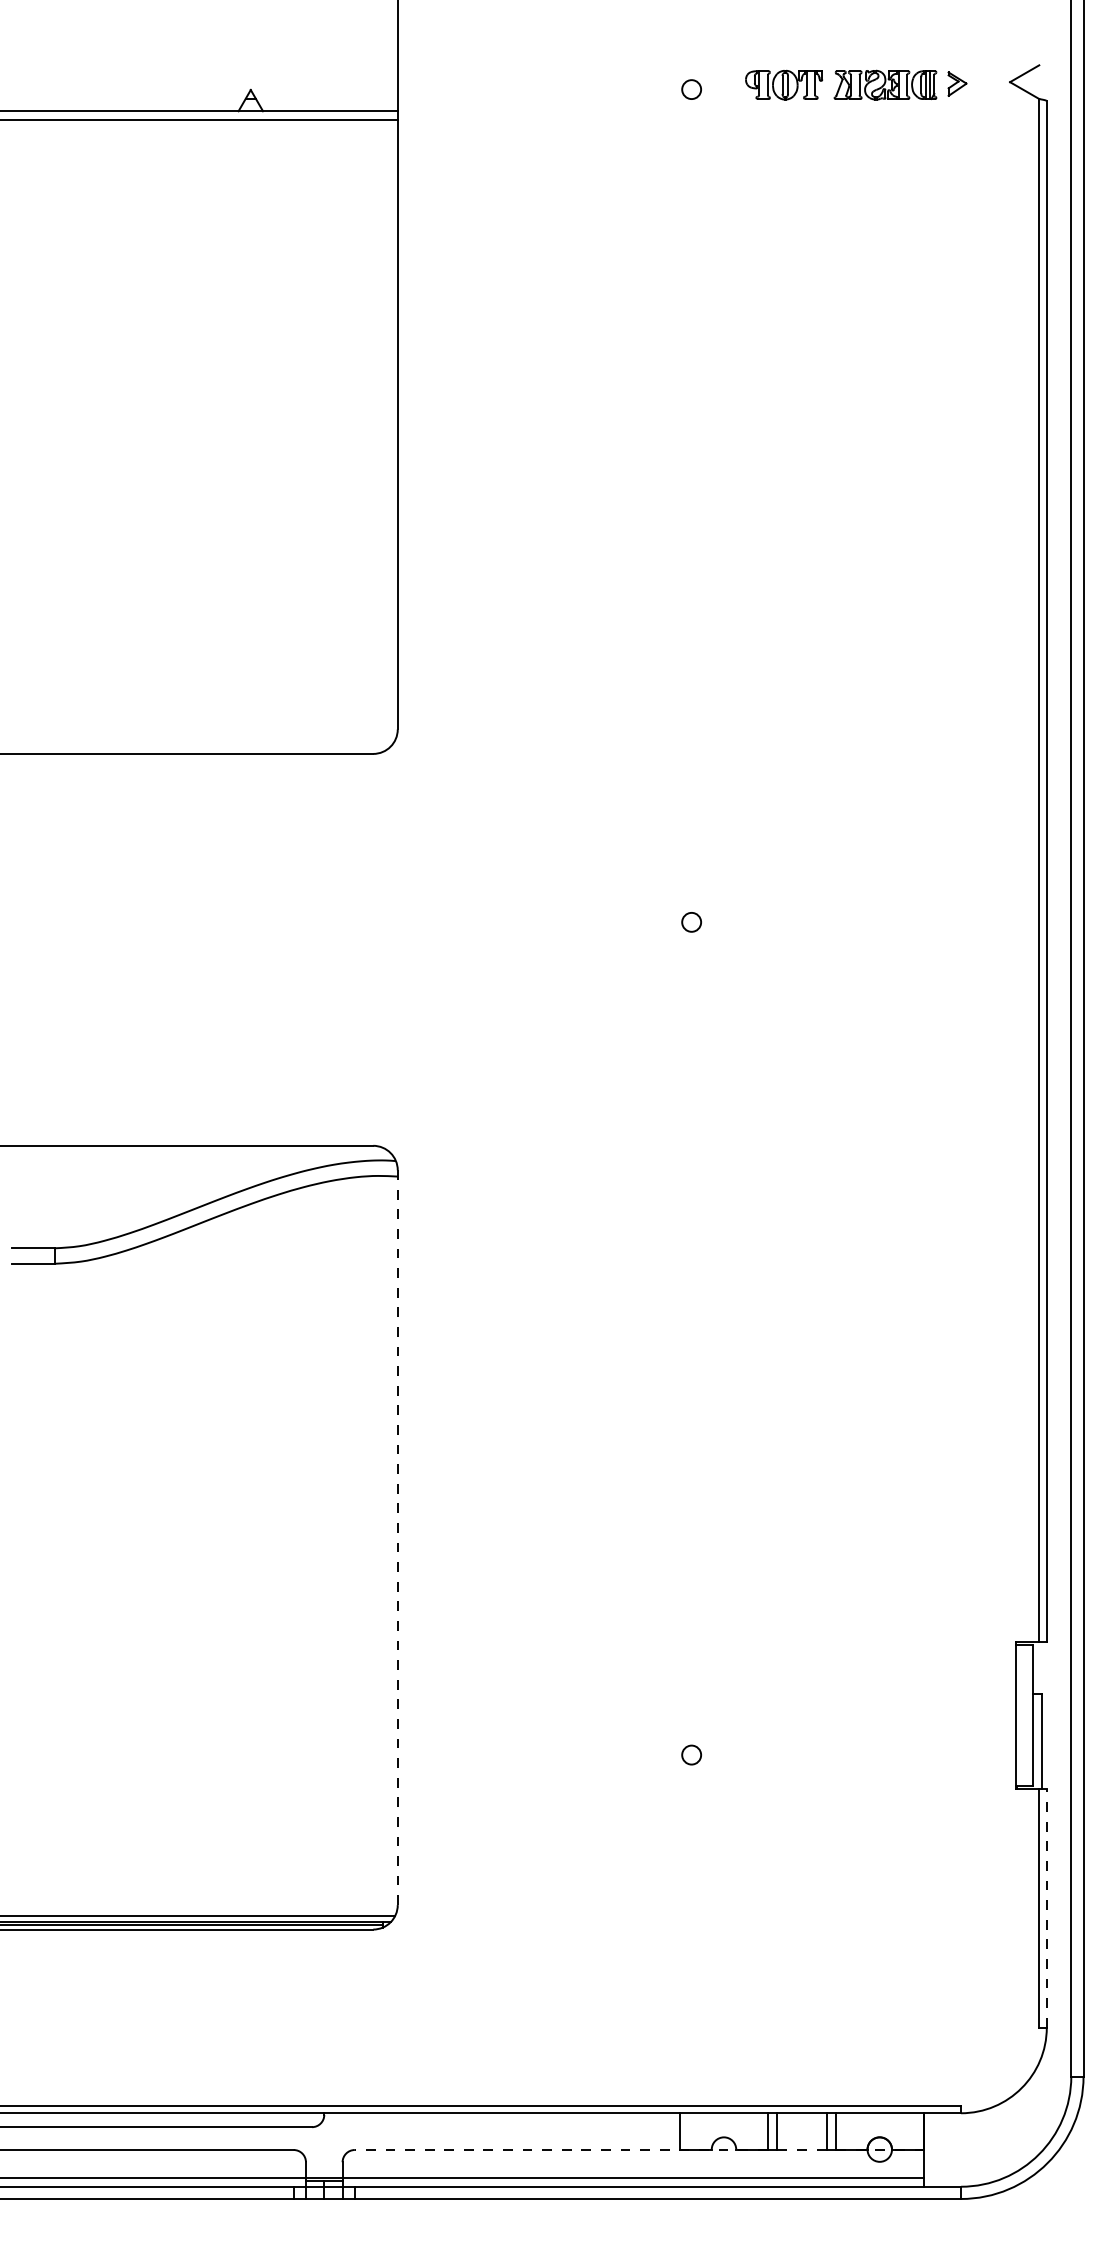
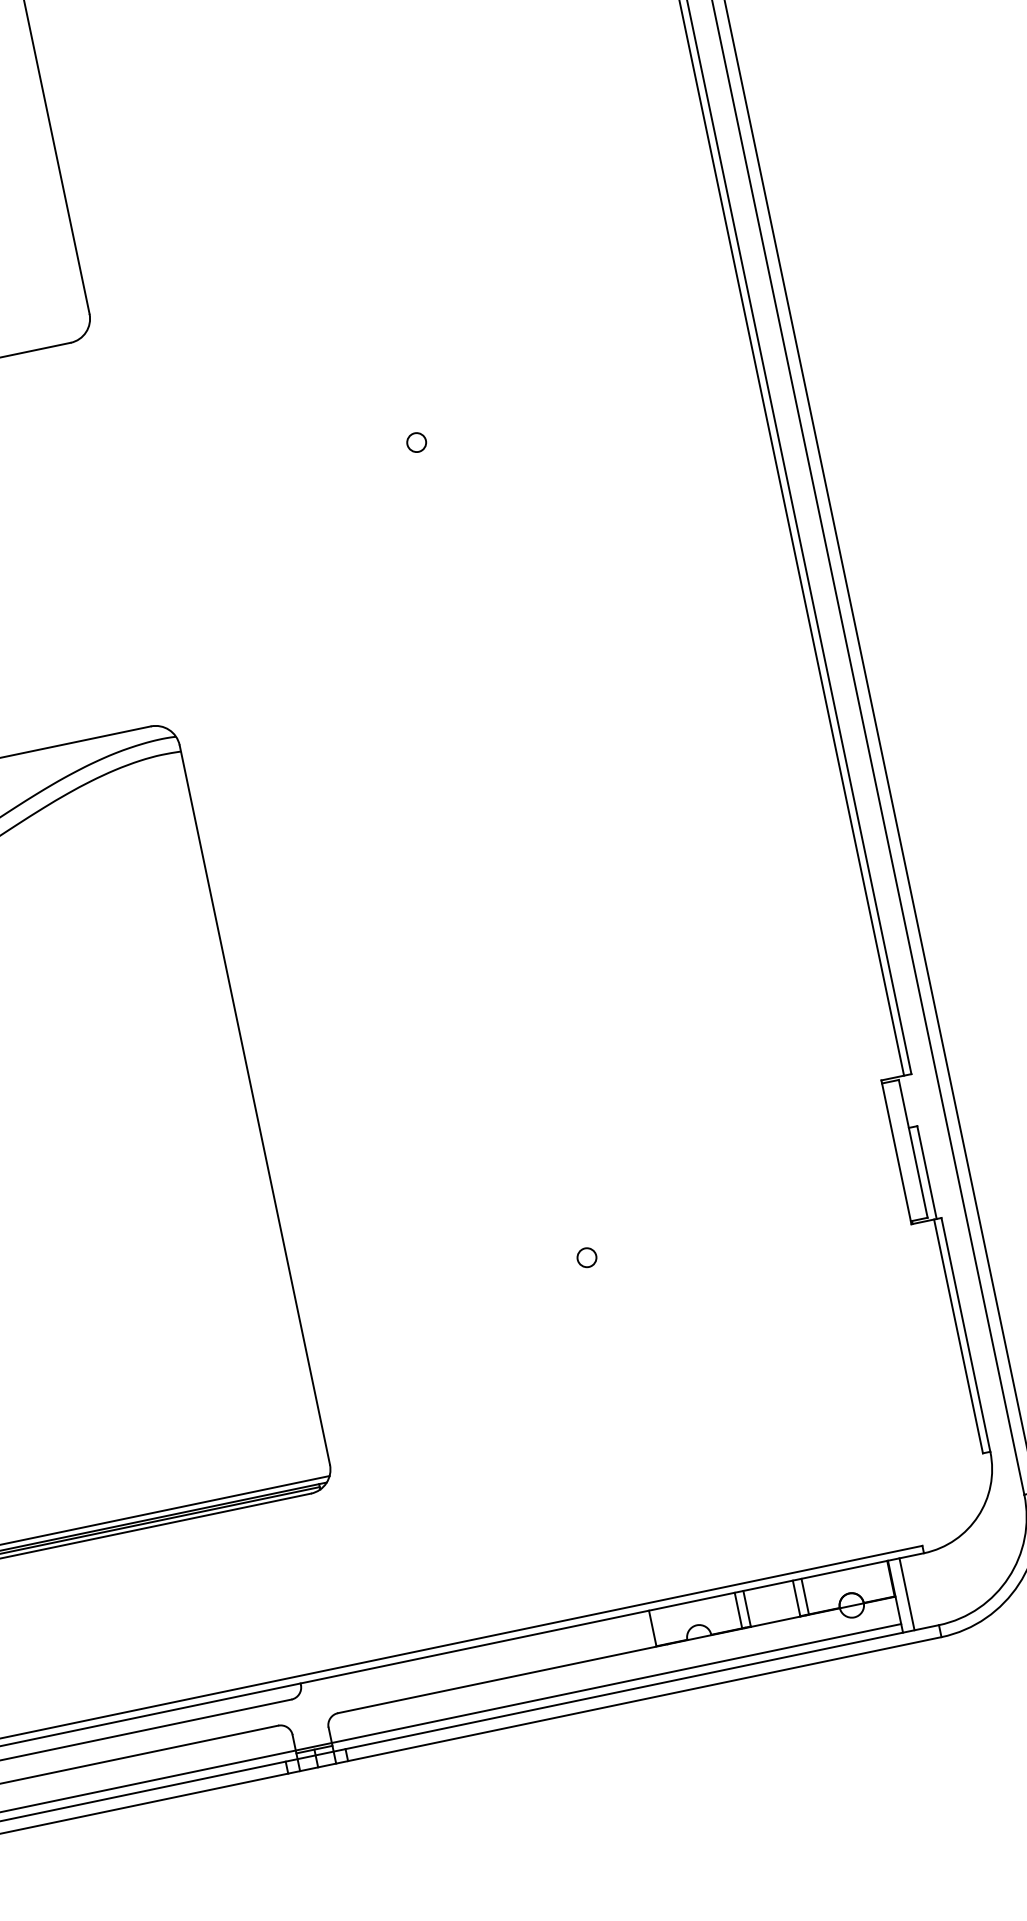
line: (397, 1538) -> (254, 1105), dashed -> solid
line: (1046, 1907) -> (965, 1334), dashed -> solid
line: (936, 2149) -> (907, 1593), added
line: (639, 2150) -> (616, 1655), dashed -> solid

